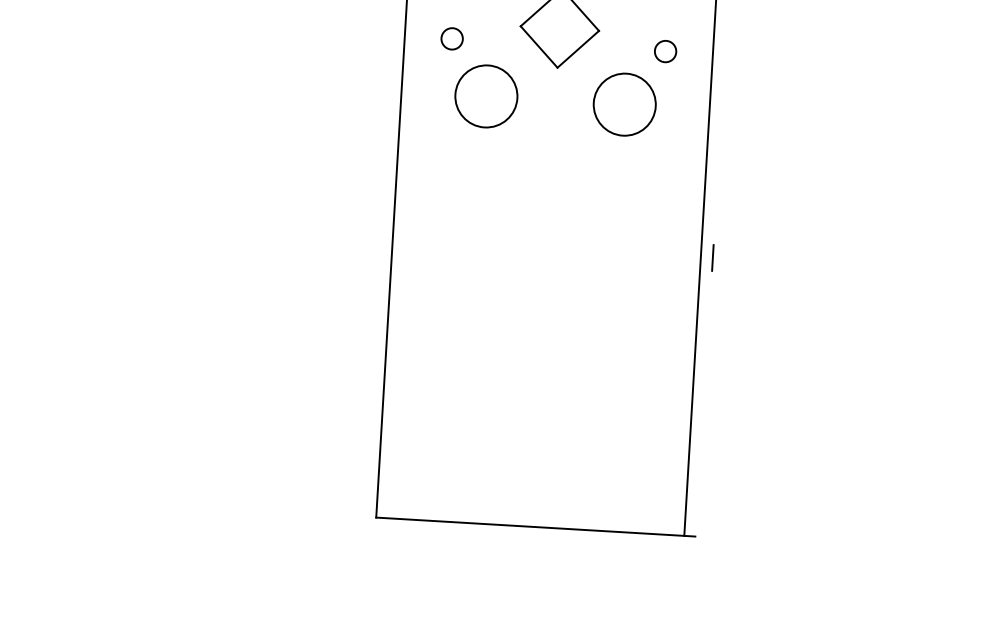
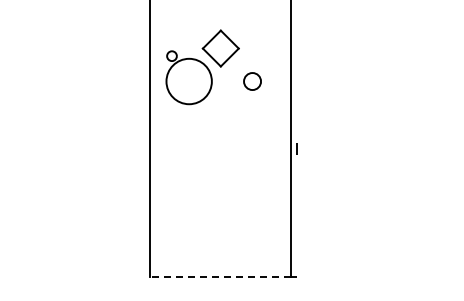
circle: (665, 50) -> (269, 55), removed
circle: (487, 96) -> (189, 81), size x1.6
circle: (624, 104) -> (252, 81), size x0.6
line: (529, 526) -> (220, 276), solid -> dashed

